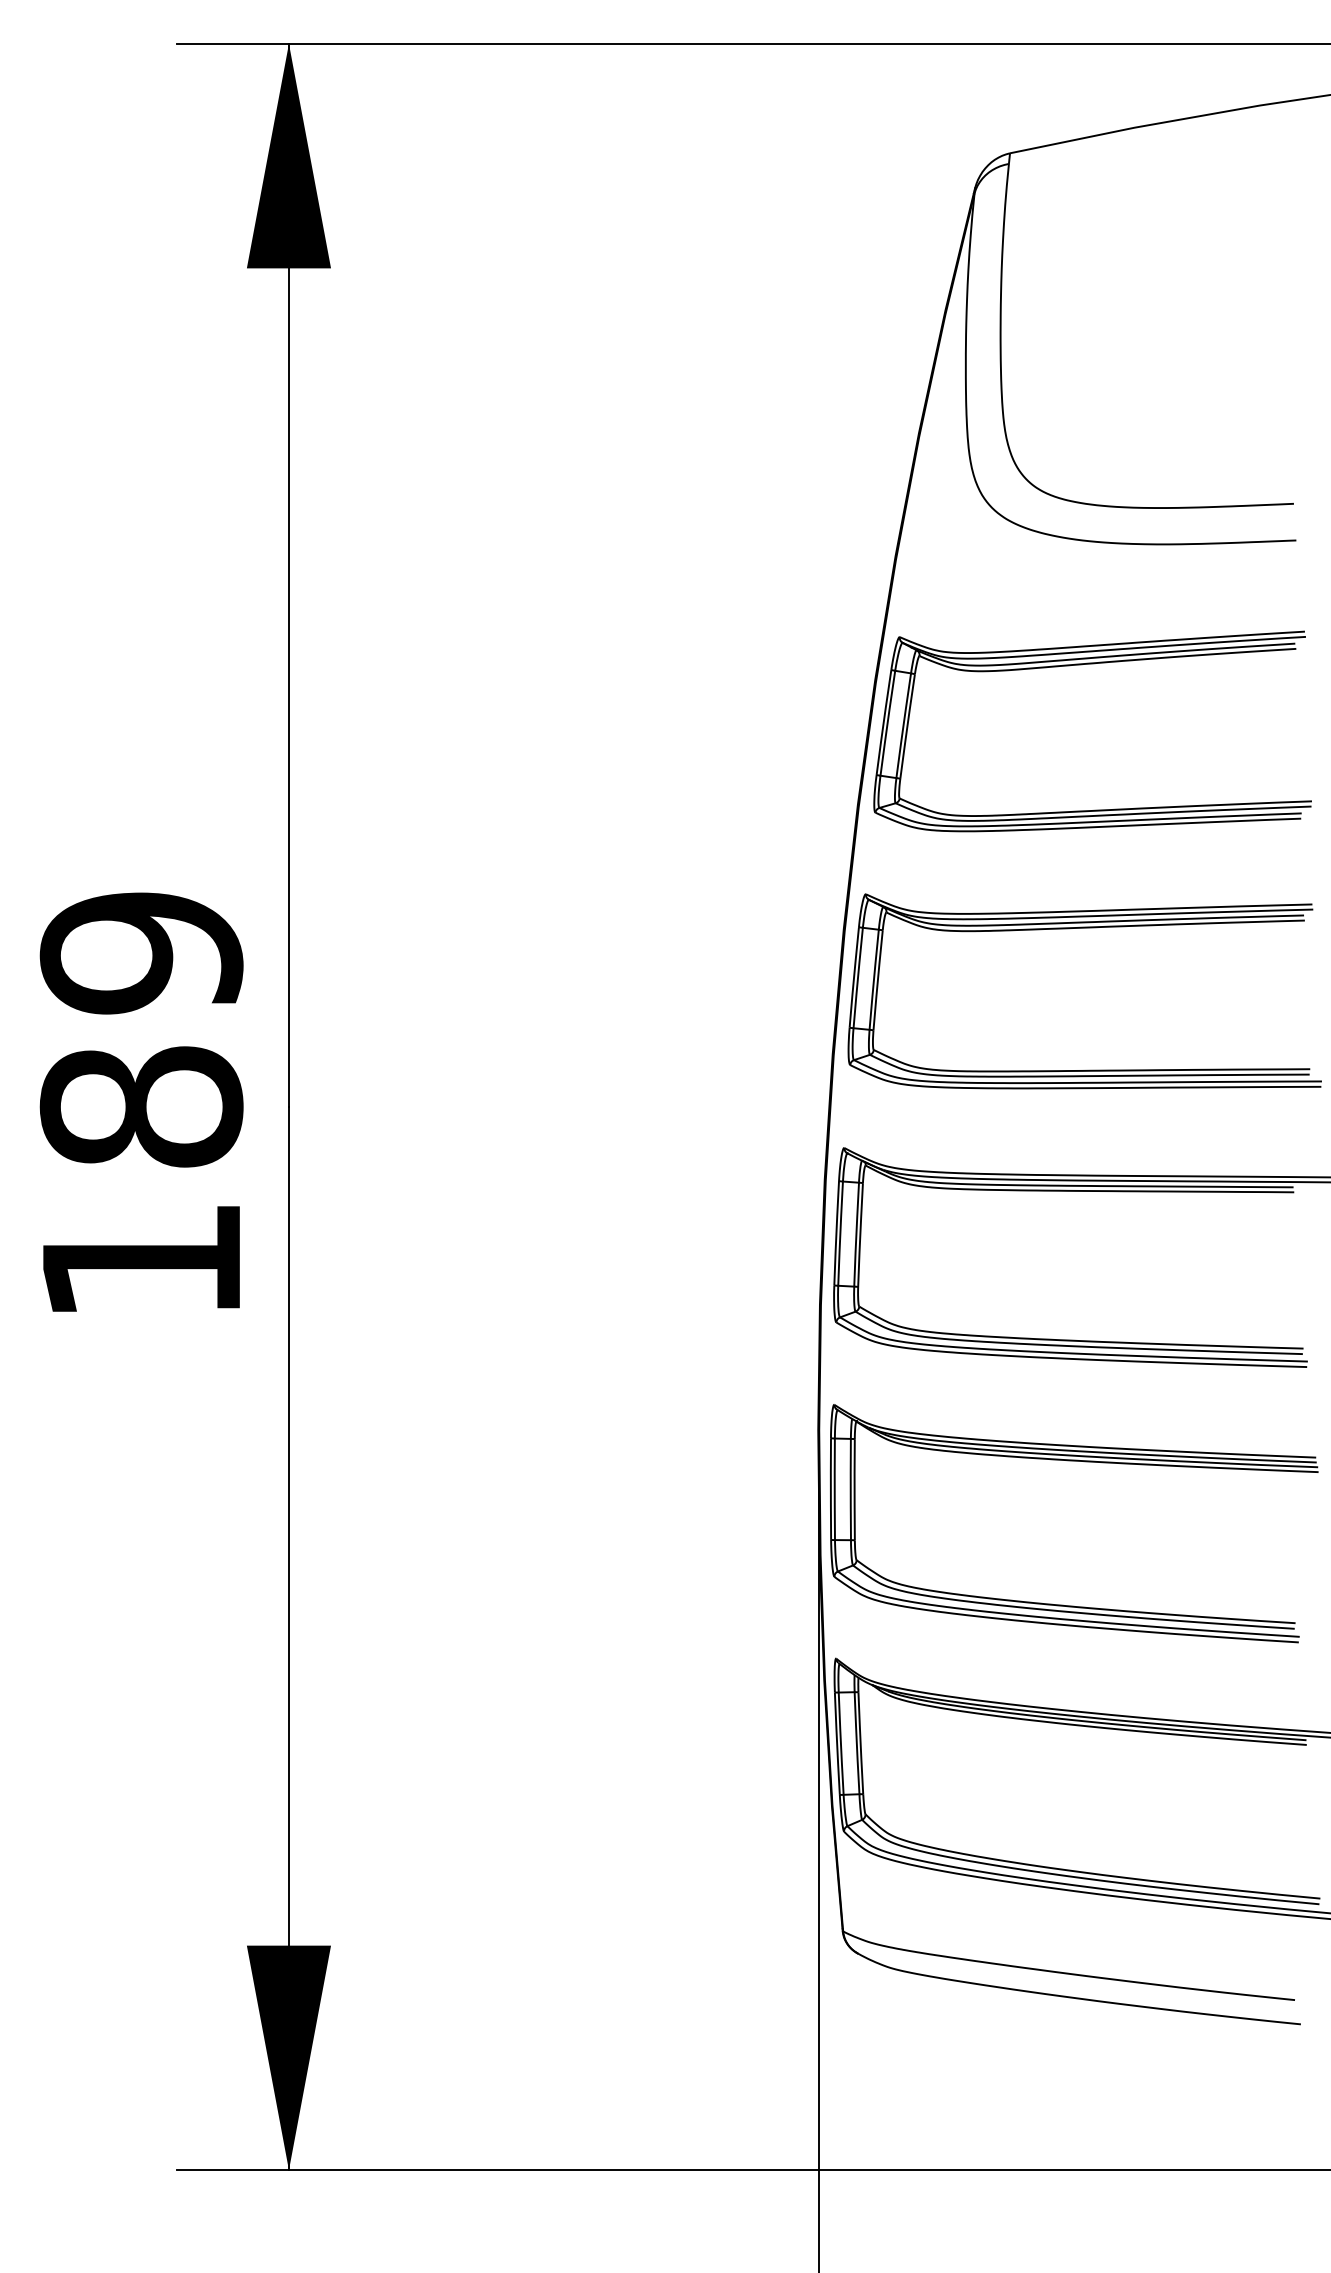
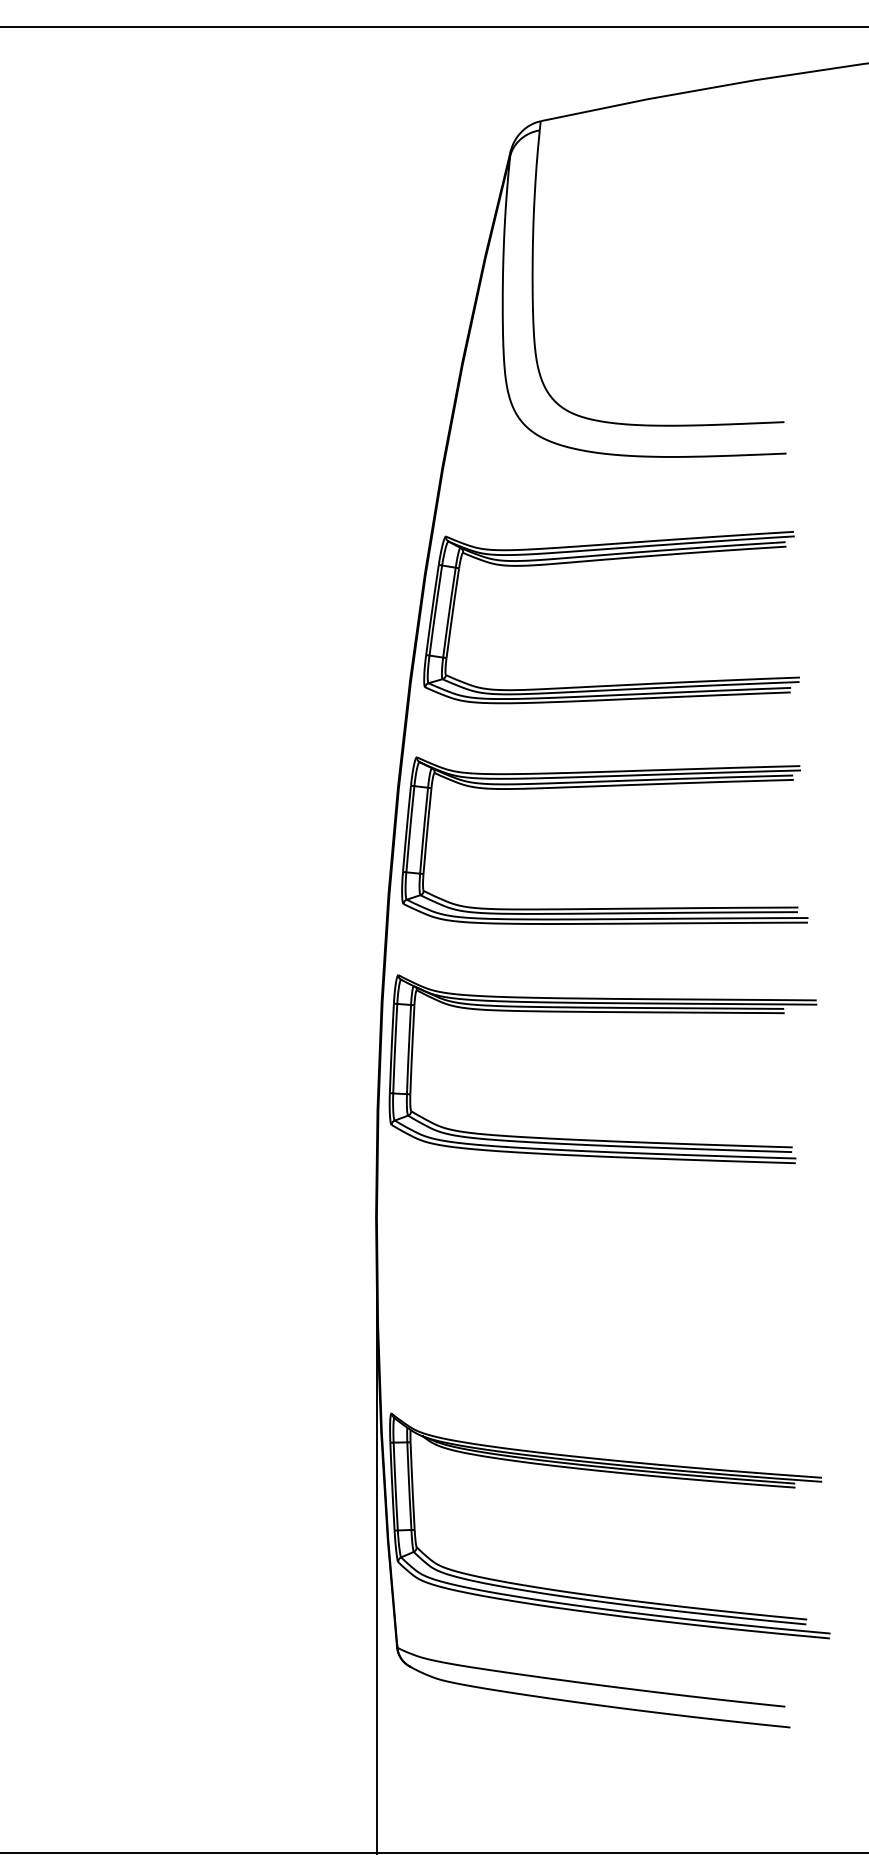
part: (1084, 1462) -> (604, 1245), removed

